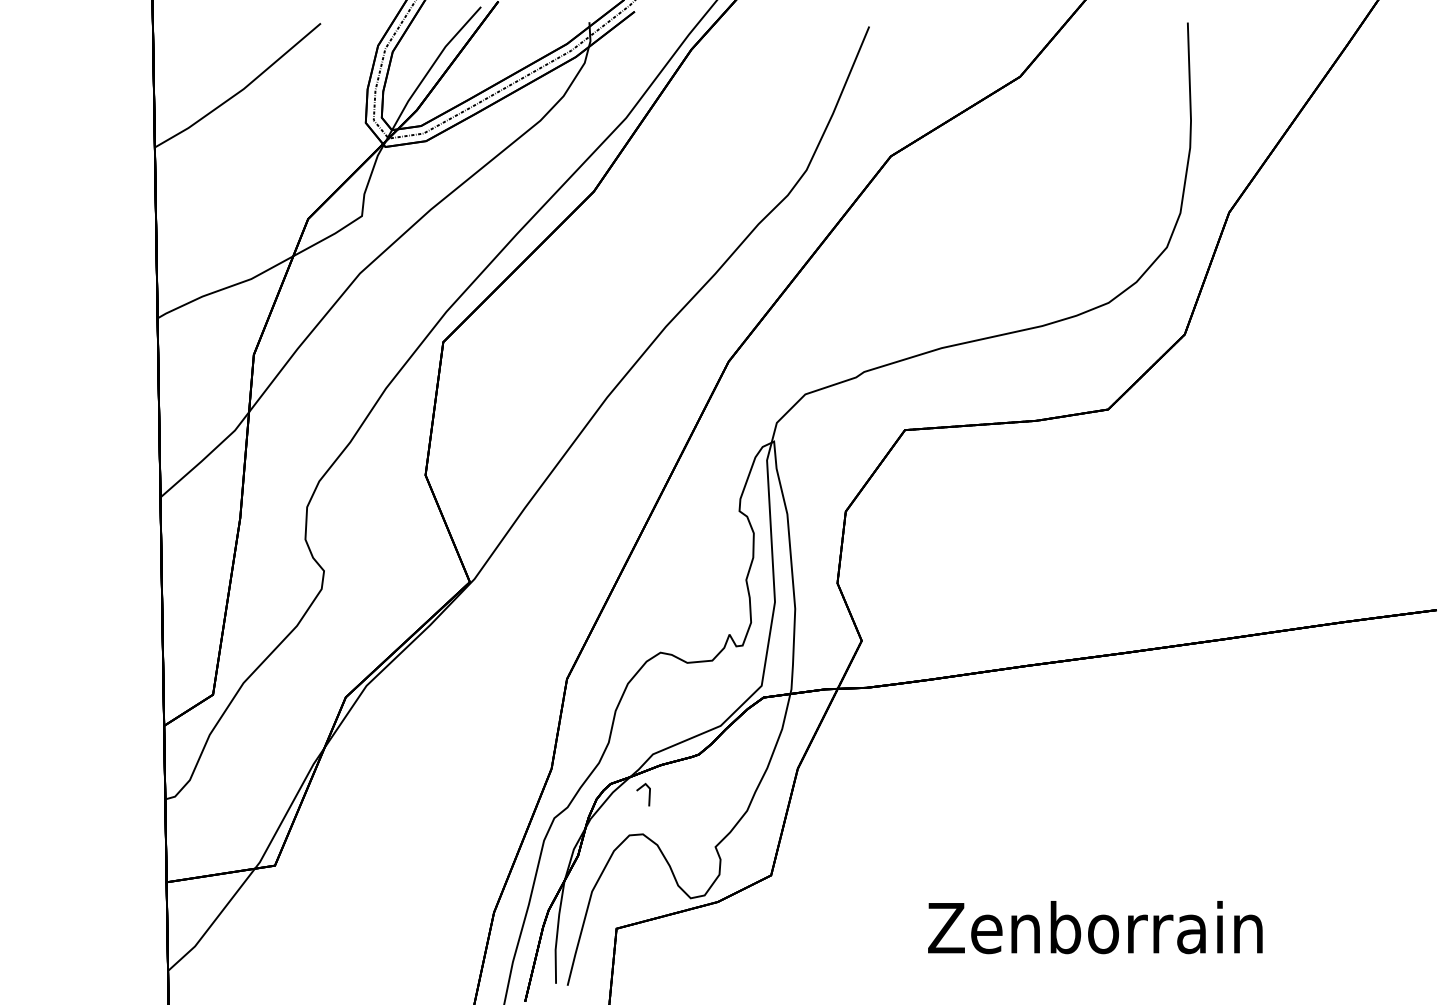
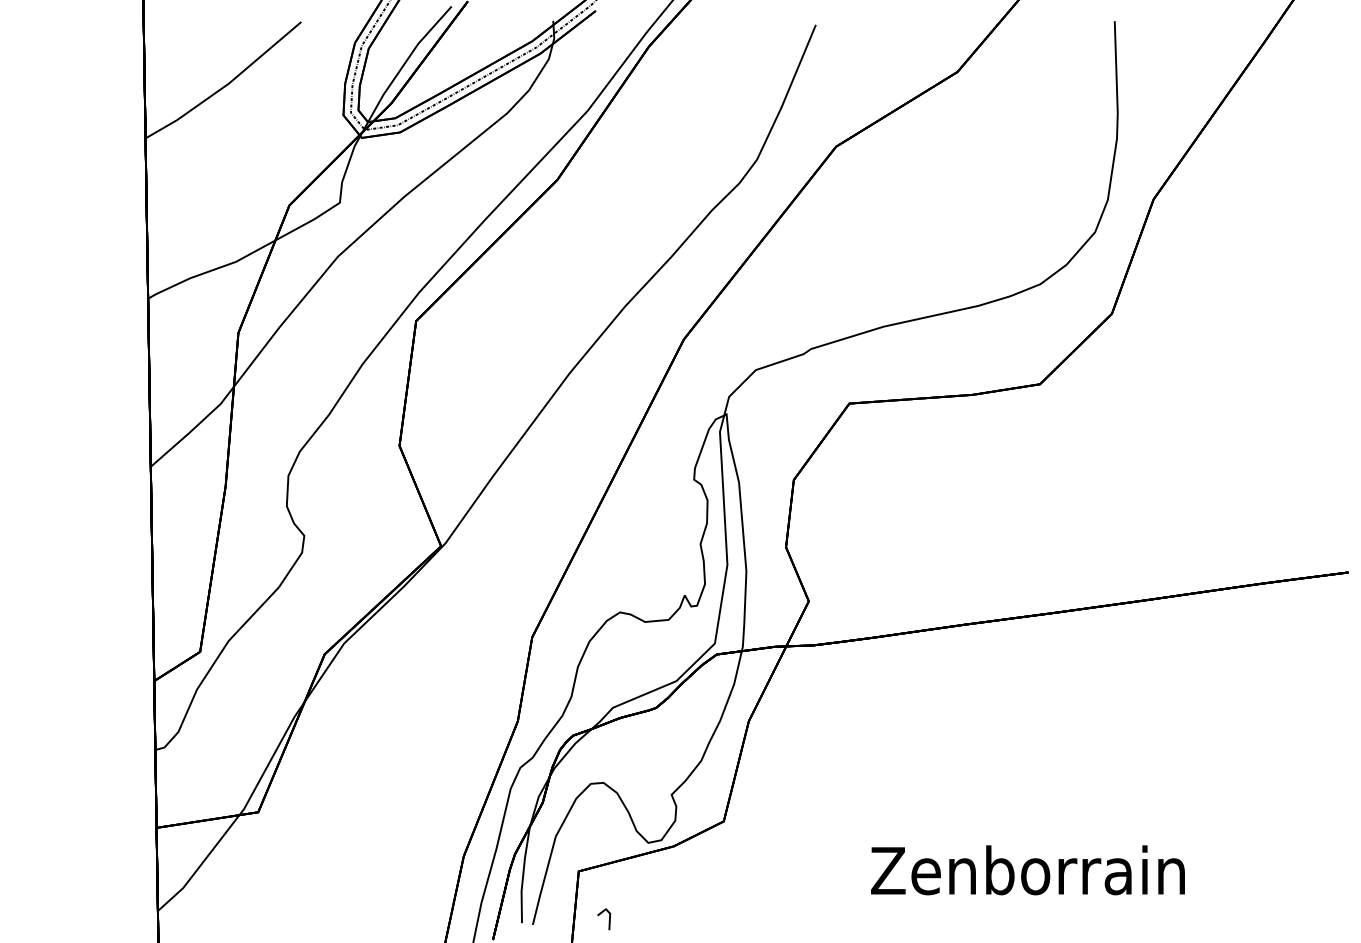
line: (648, 794) -> (608, 919), moved

